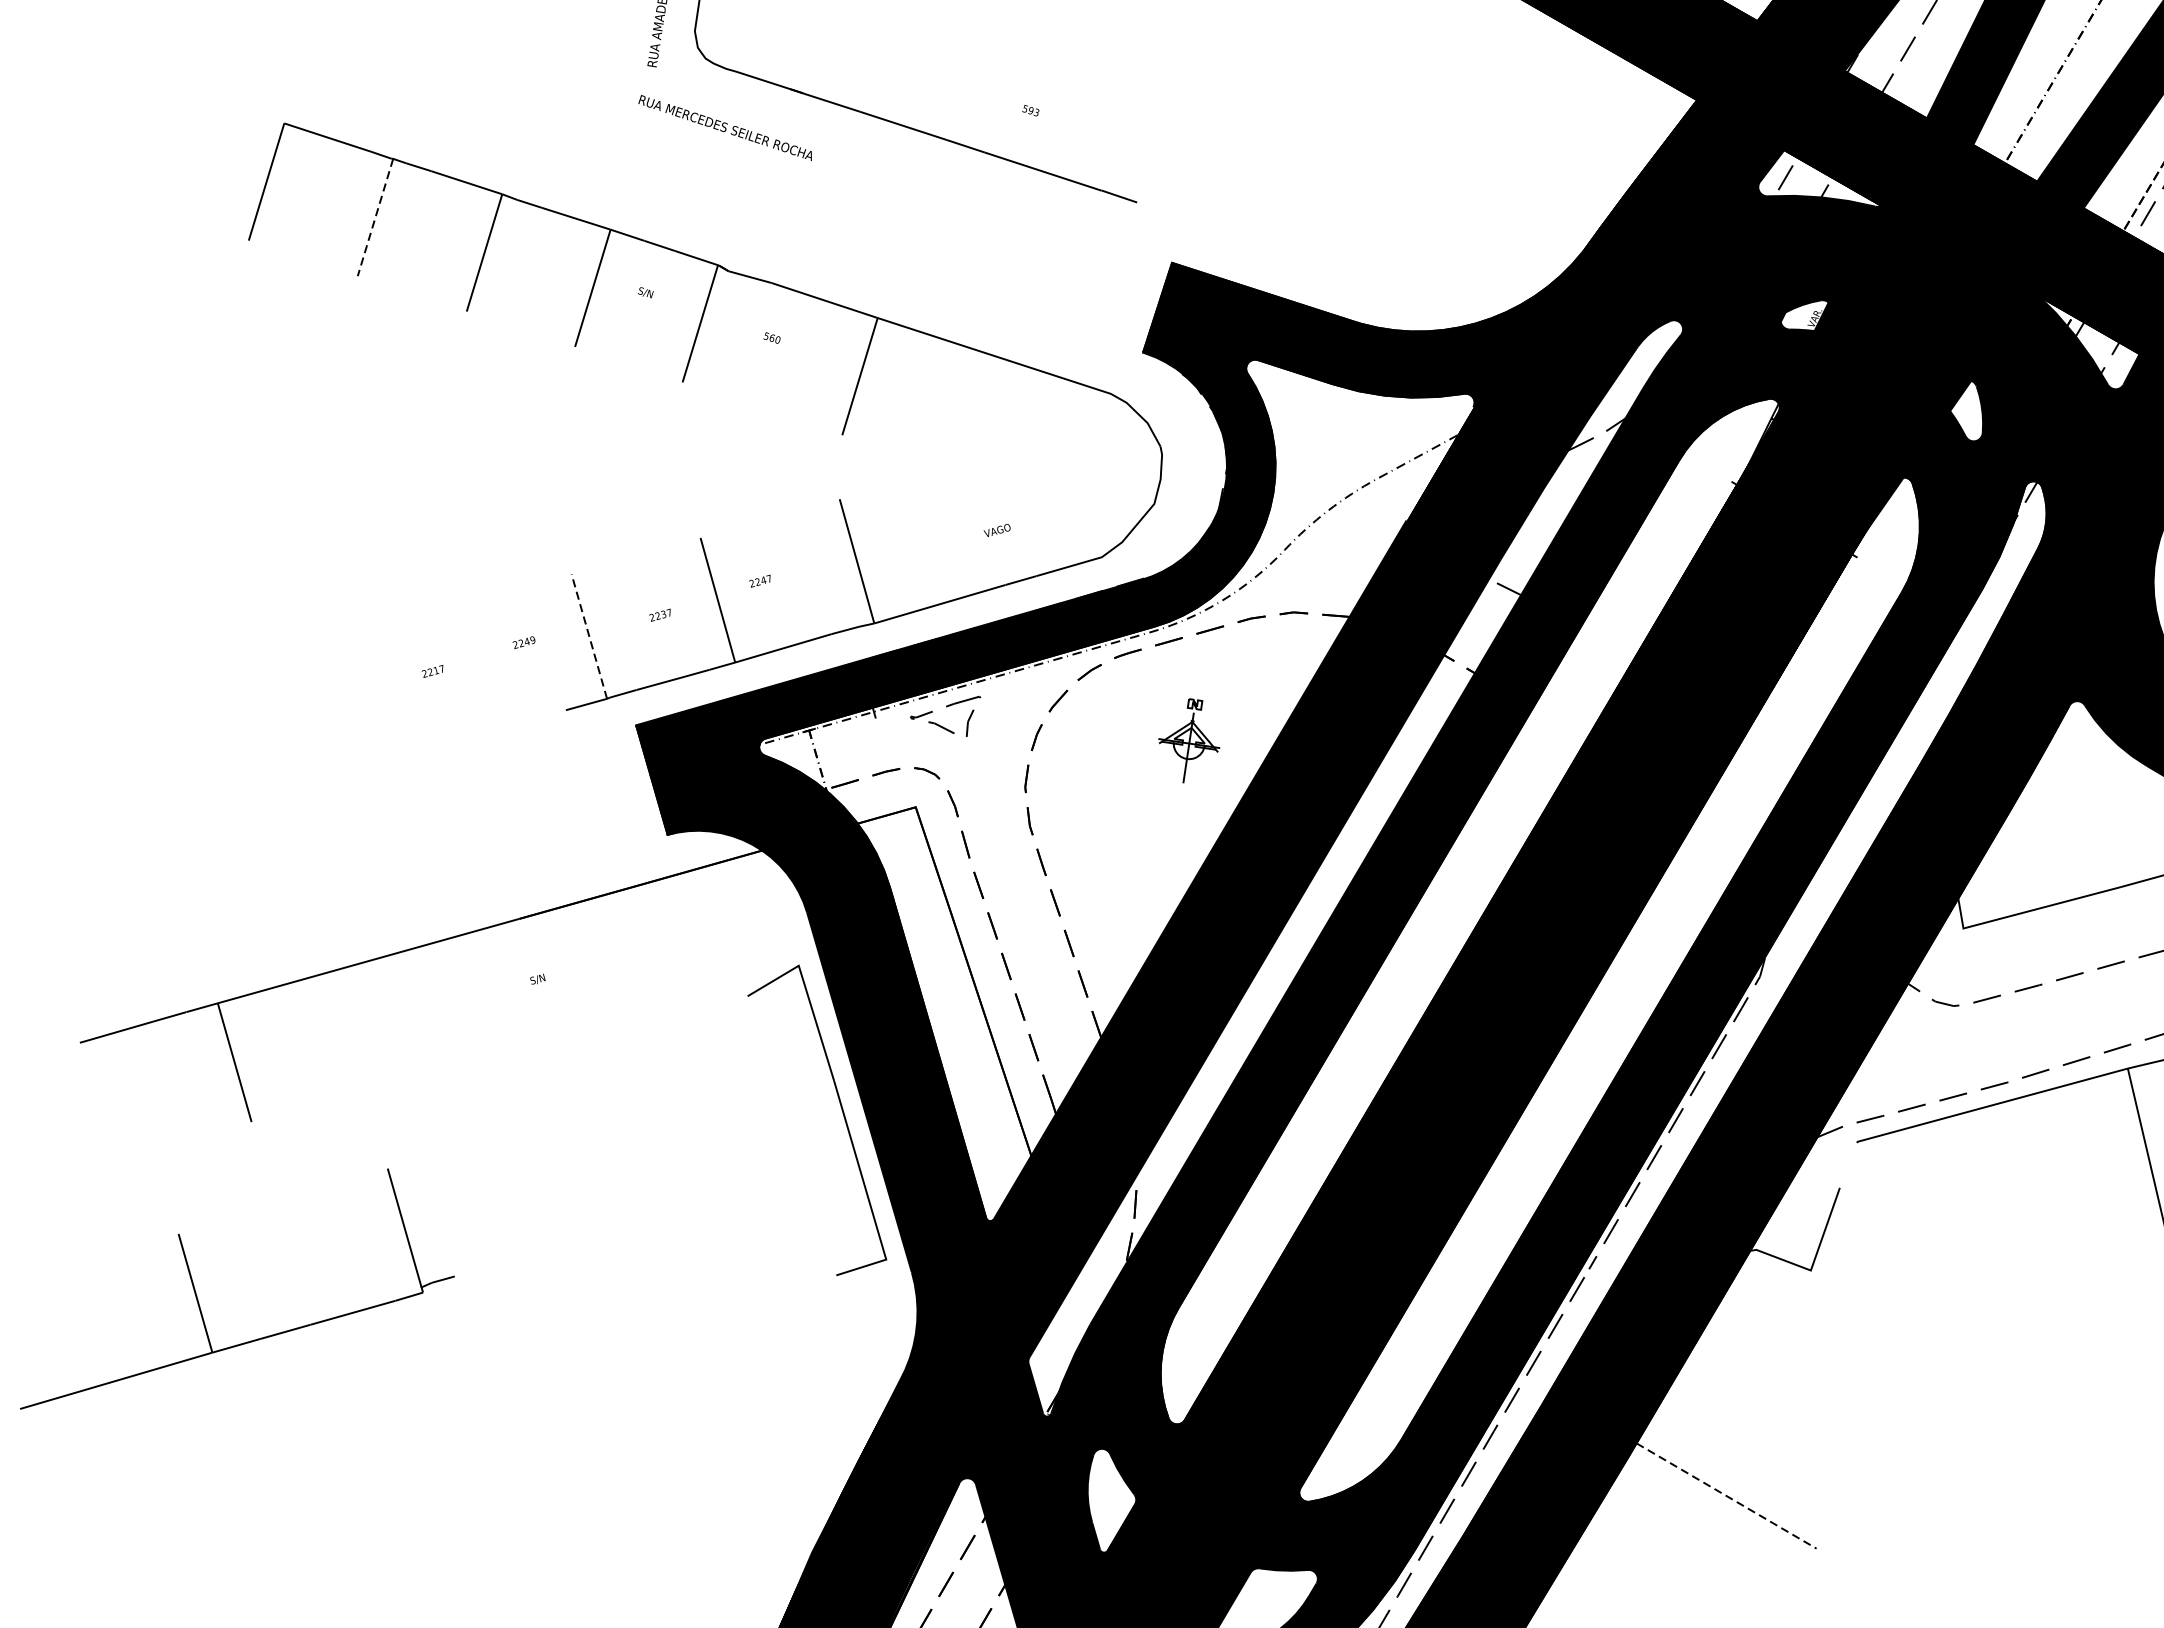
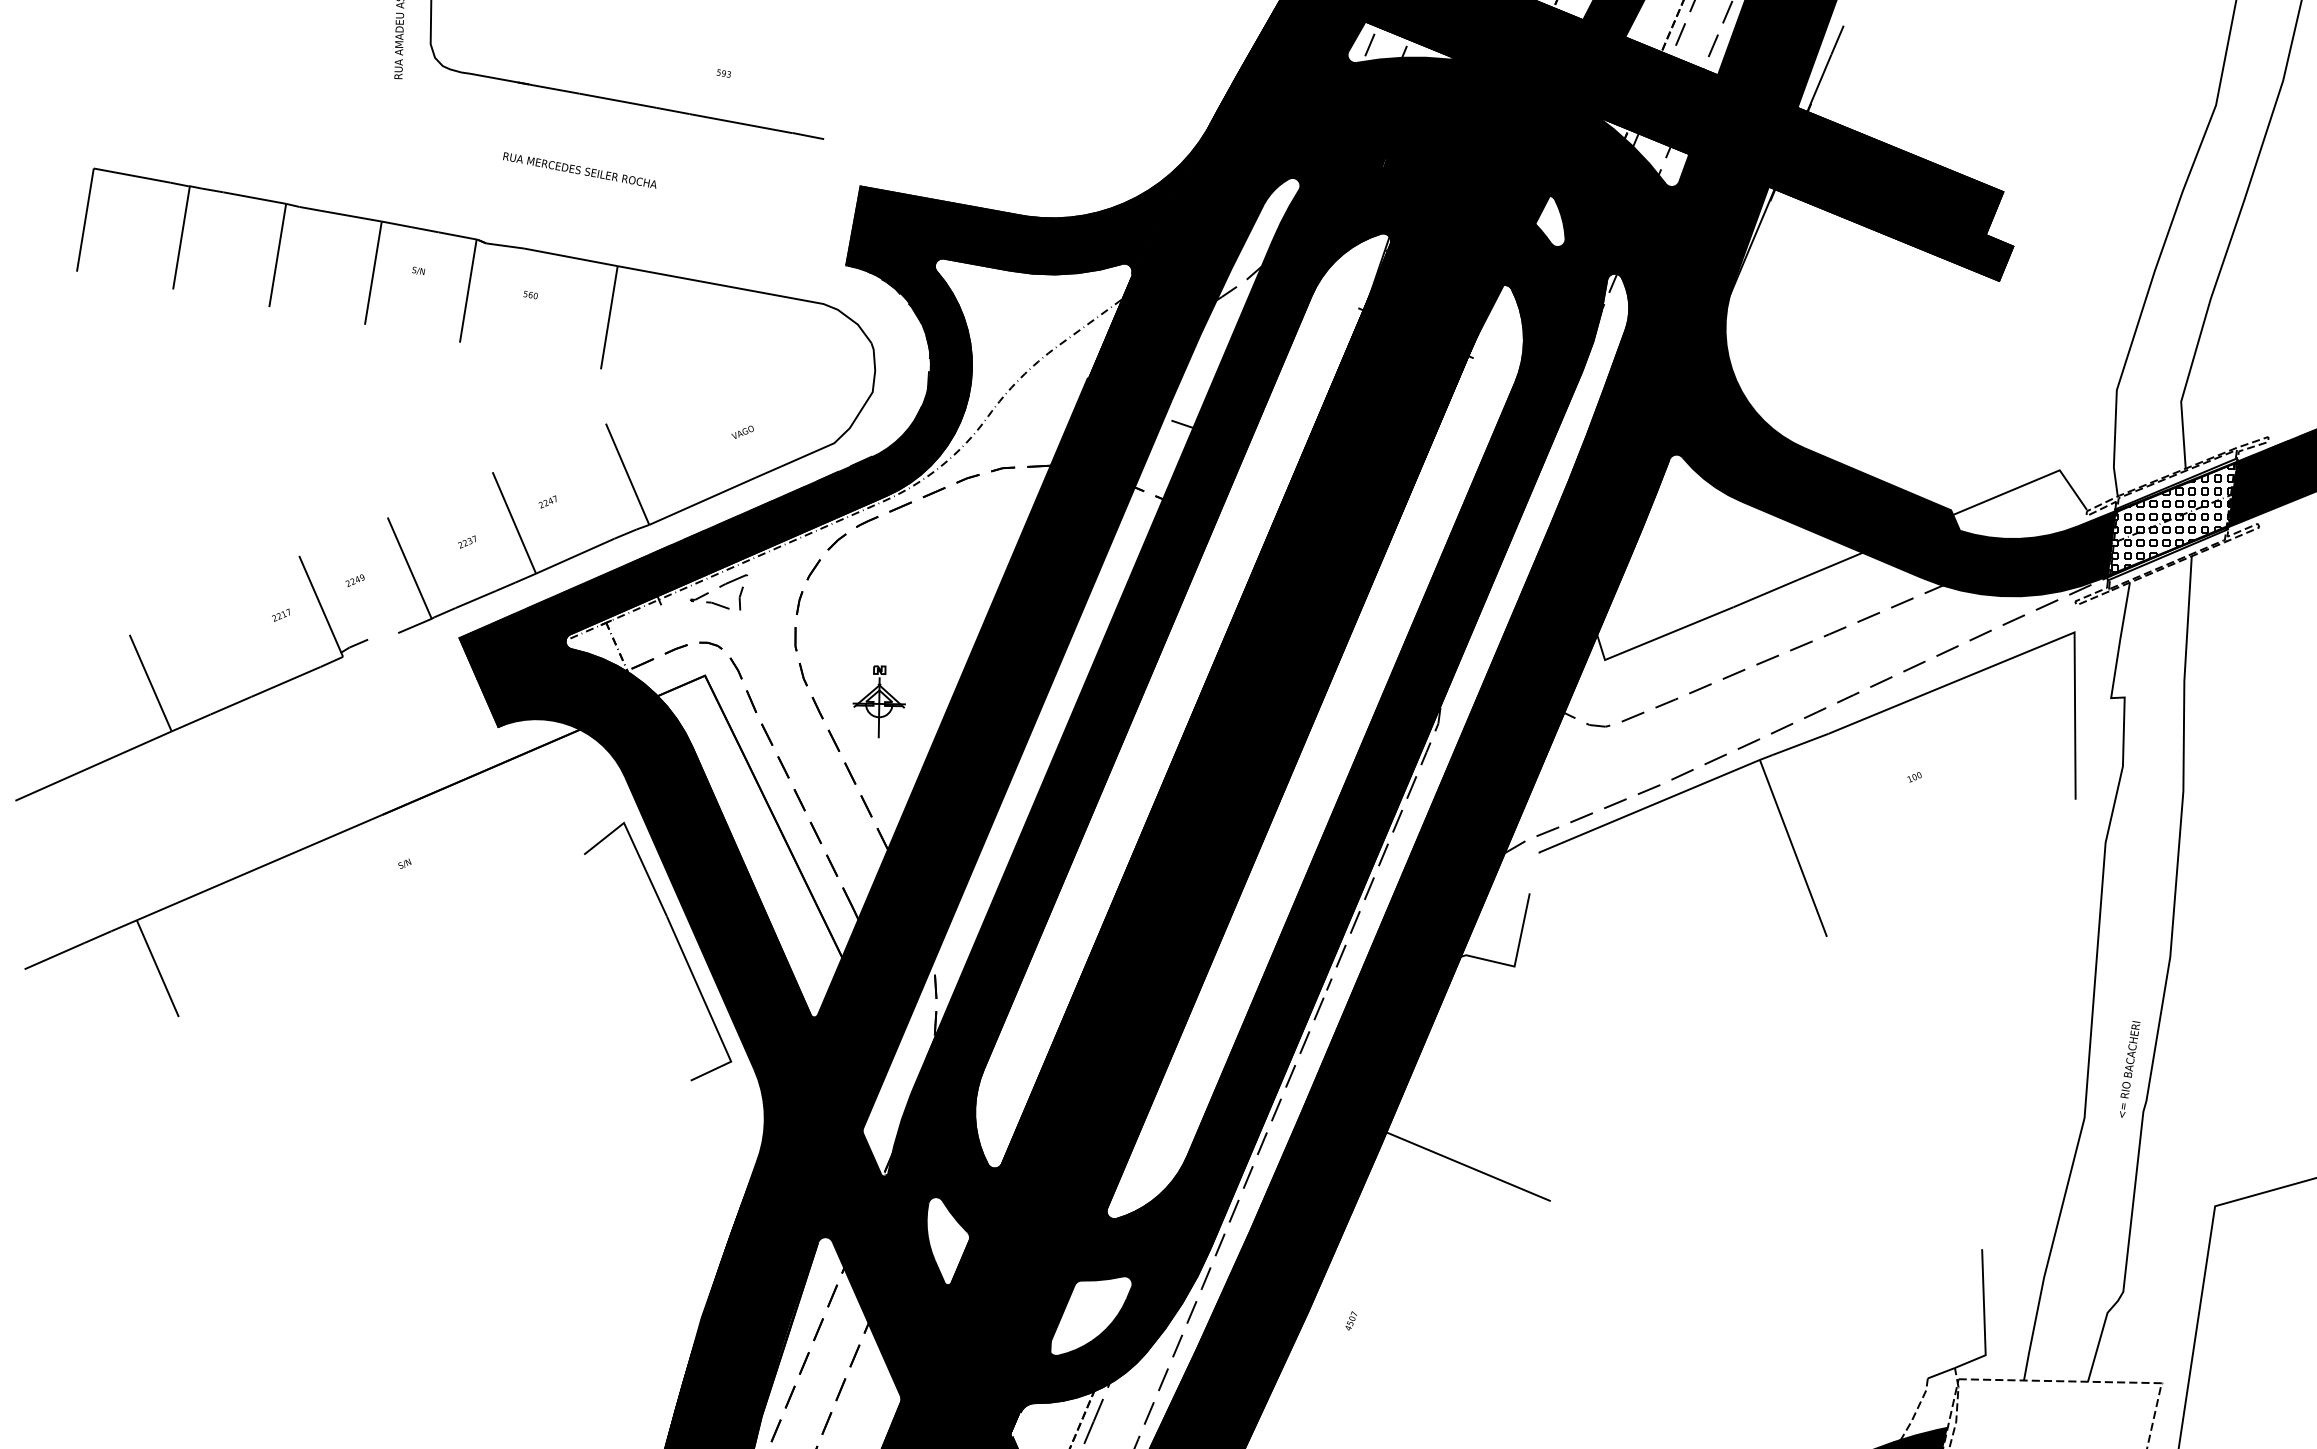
text: (725, 127) -> (579, 170), moved
line: (375, 218) -> (181, 238), dashed -> solid
fill: (1804, 314) -> (1401, 158), added
line: (589, 635) -> (409, 567), dashed -> solid
part: (1188, 740) -> (878, 701), moved
part: (201, 1308) -> (157, 695), moved
line: (1722, 1492) -> (1464, 1164), dashed -> solid

